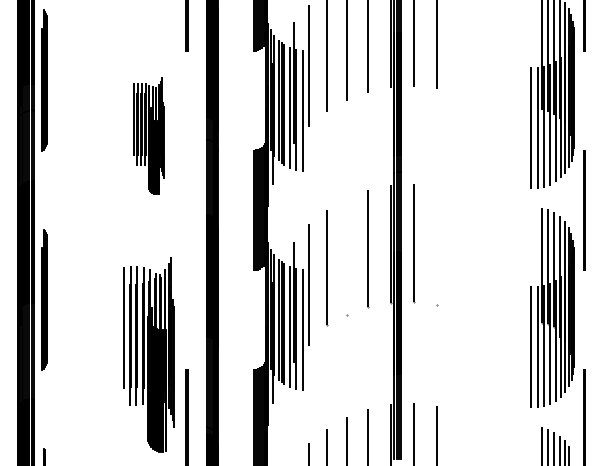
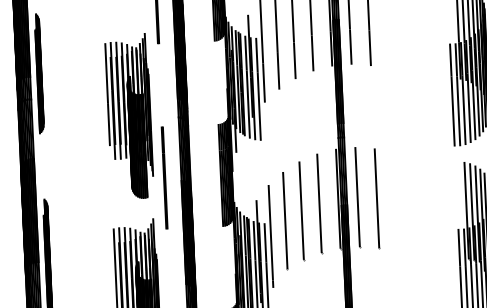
part: (148, 135) -> (129, 116), size x1.67
line: (186, 210) -> (164, 178), added
line: (436, 245) -> (376, 198), added
line: (346, 256) -> (301, 210), added

